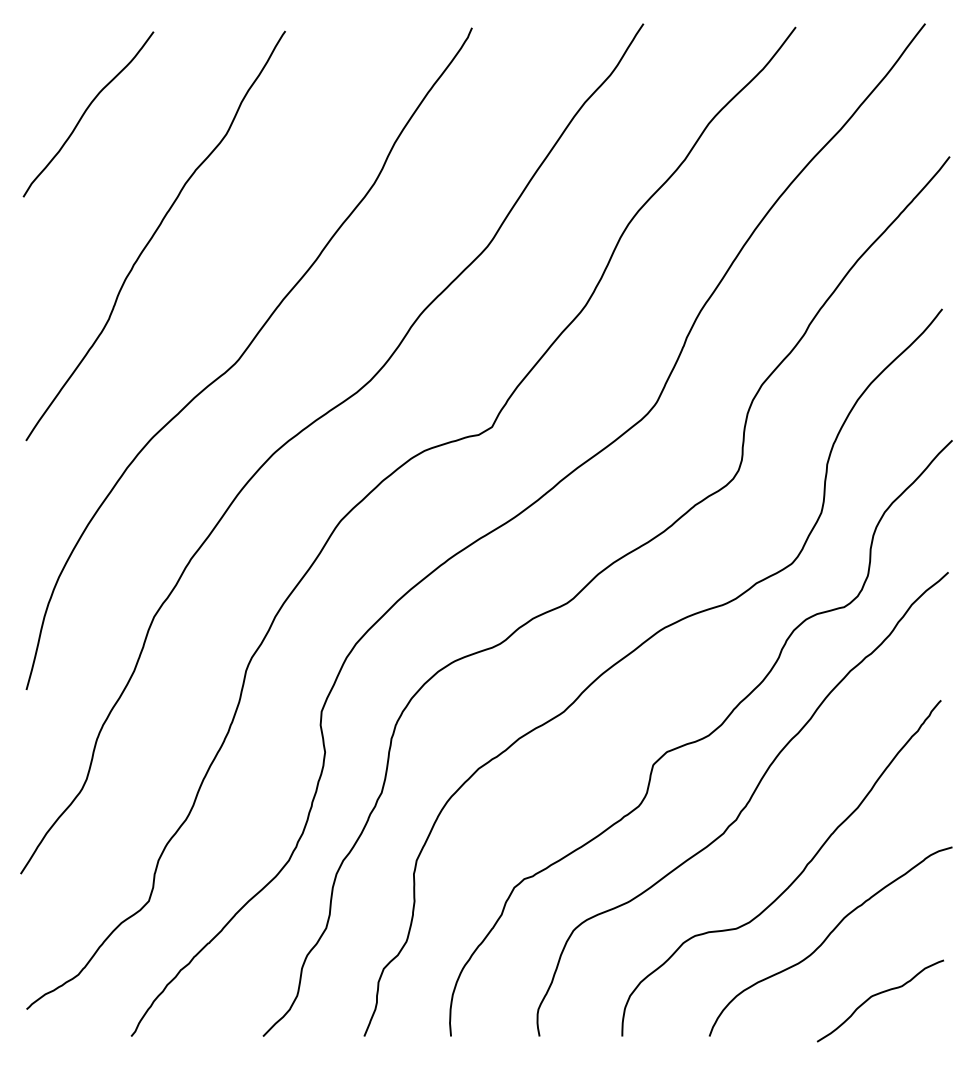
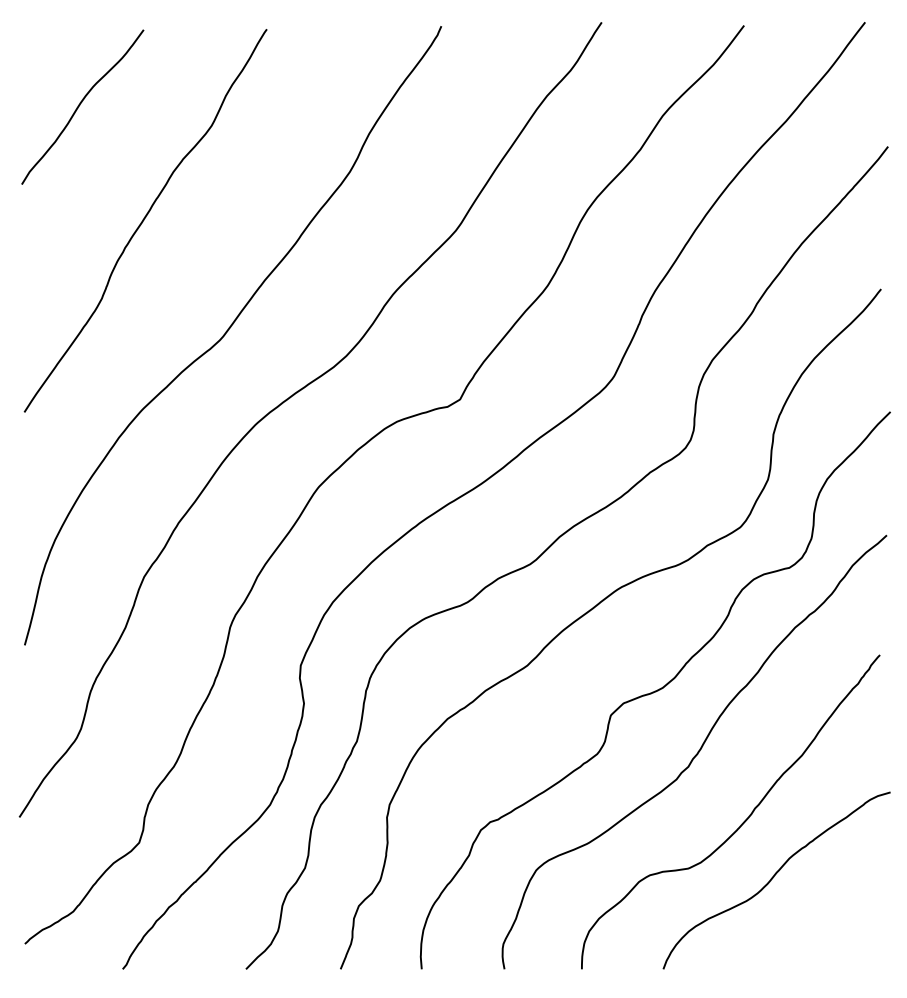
curve: (877, 995) -> (820, 930), removed

